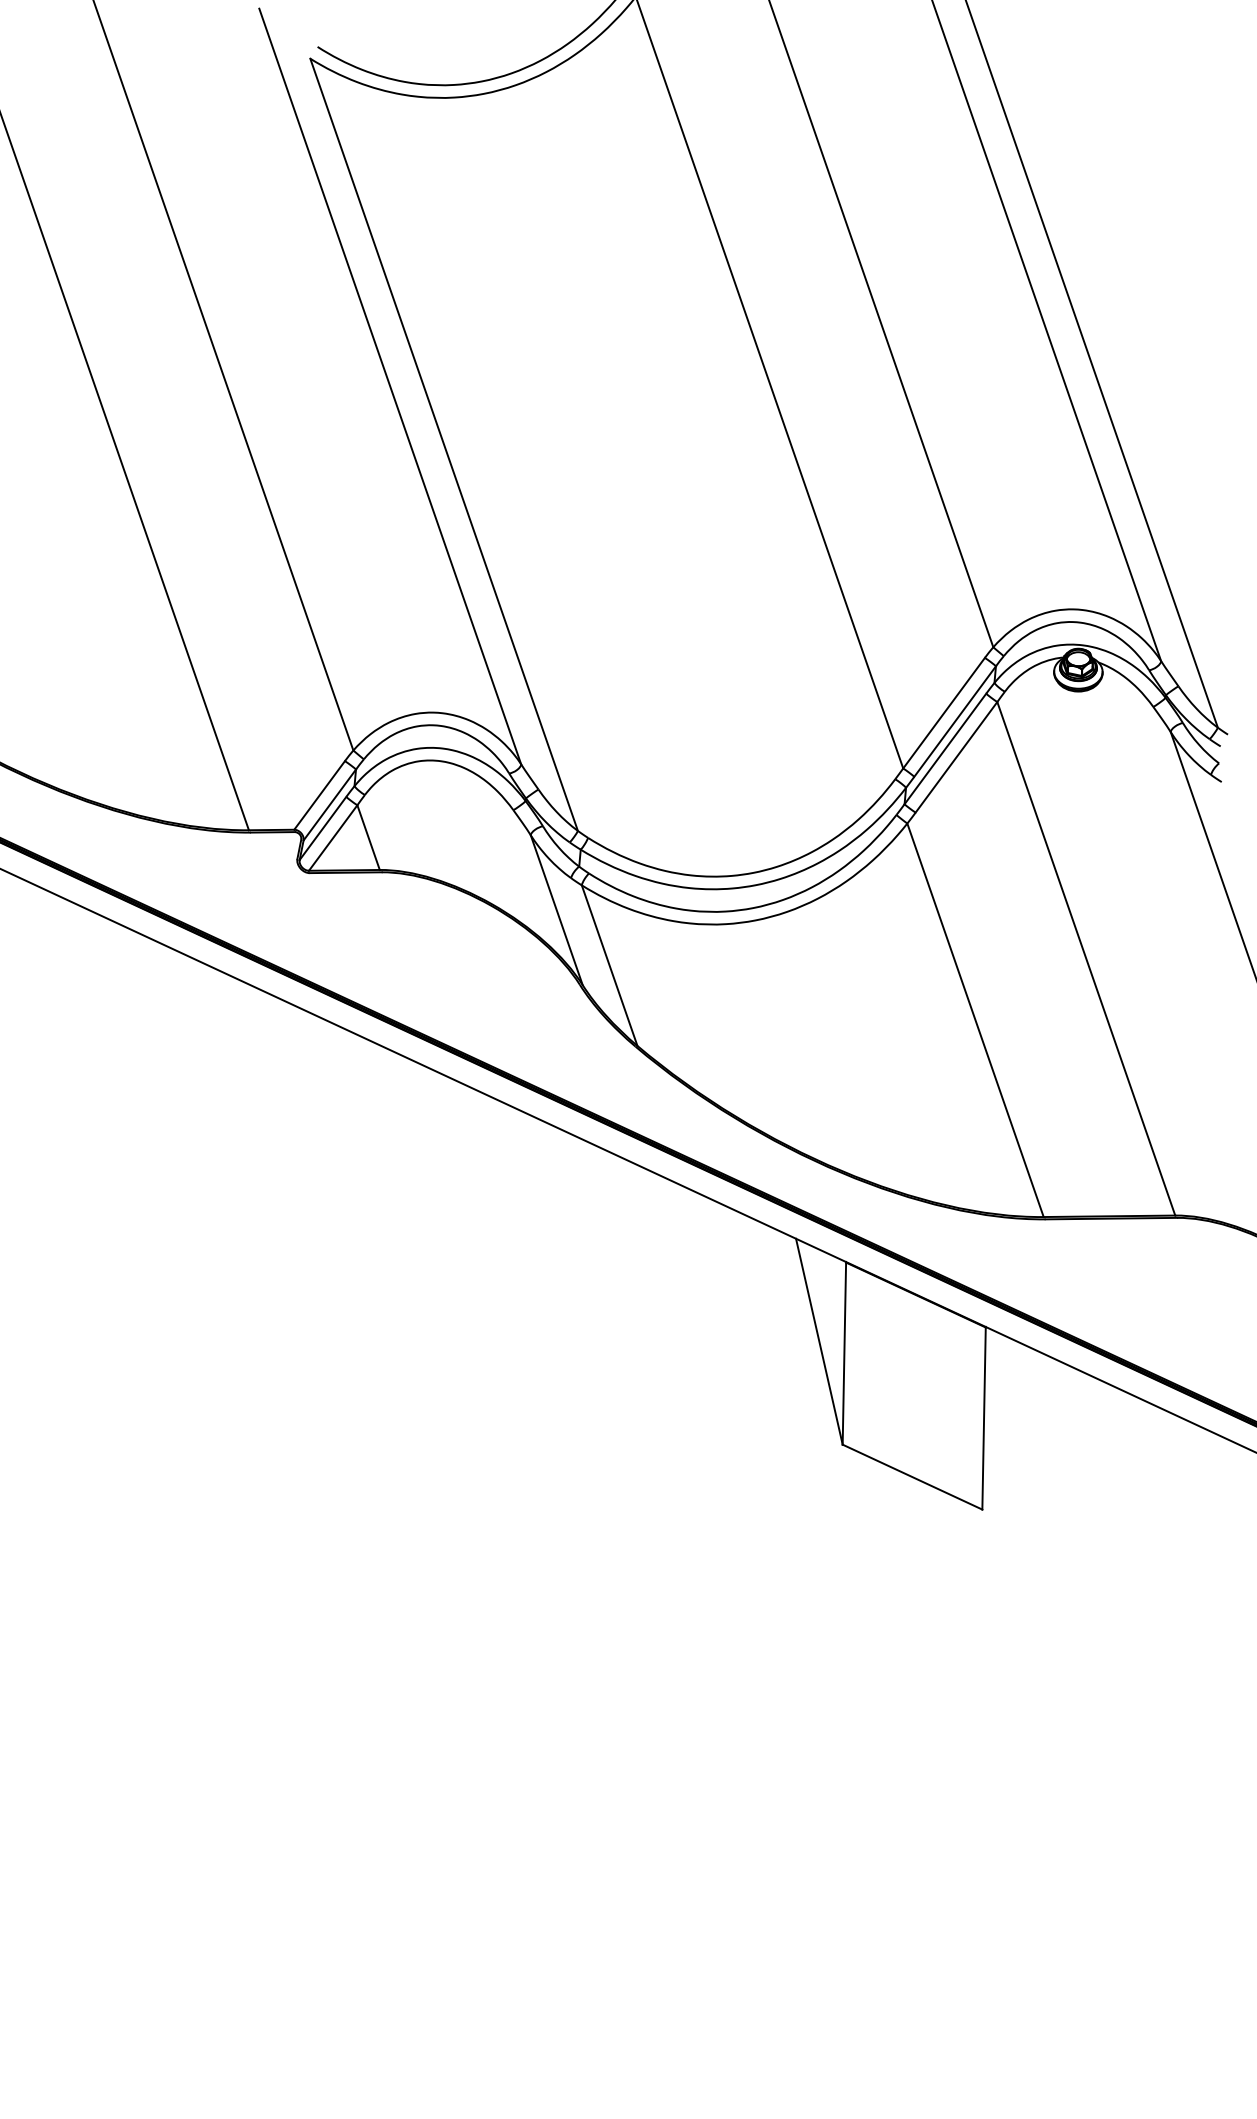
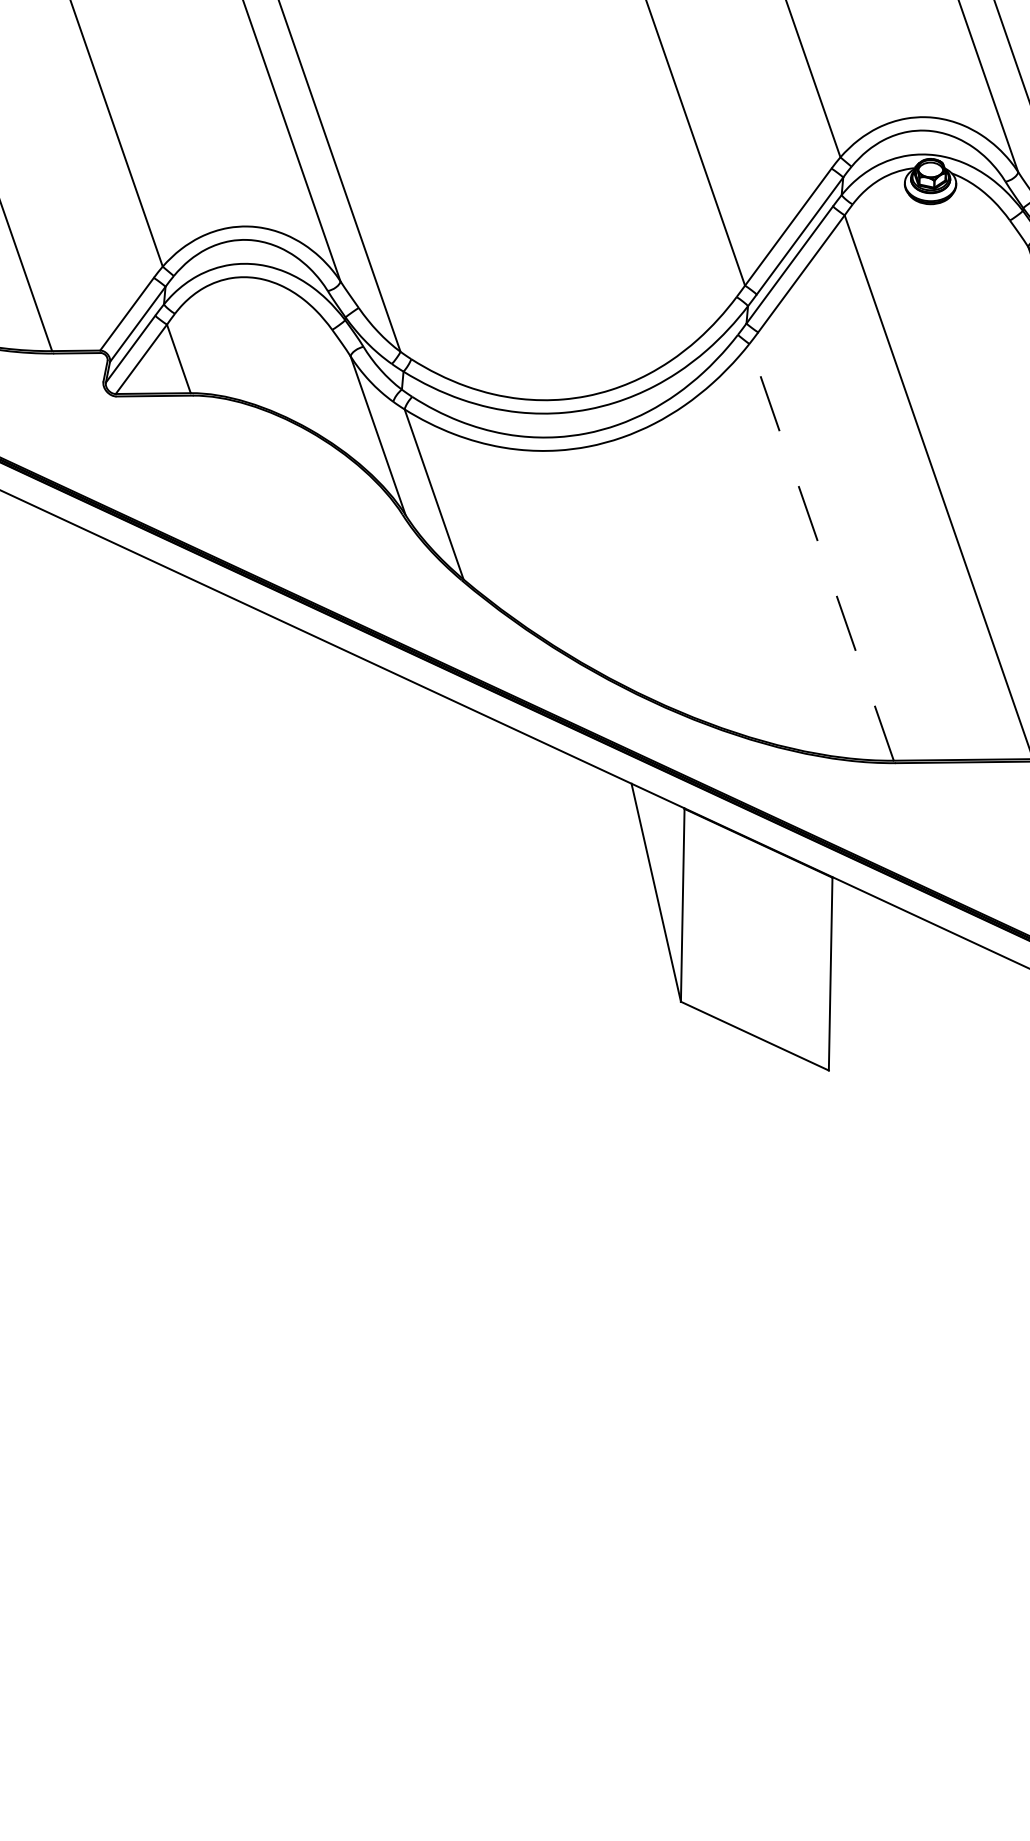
line: (975, 1019) -> (821, 551), solid -> dashed

